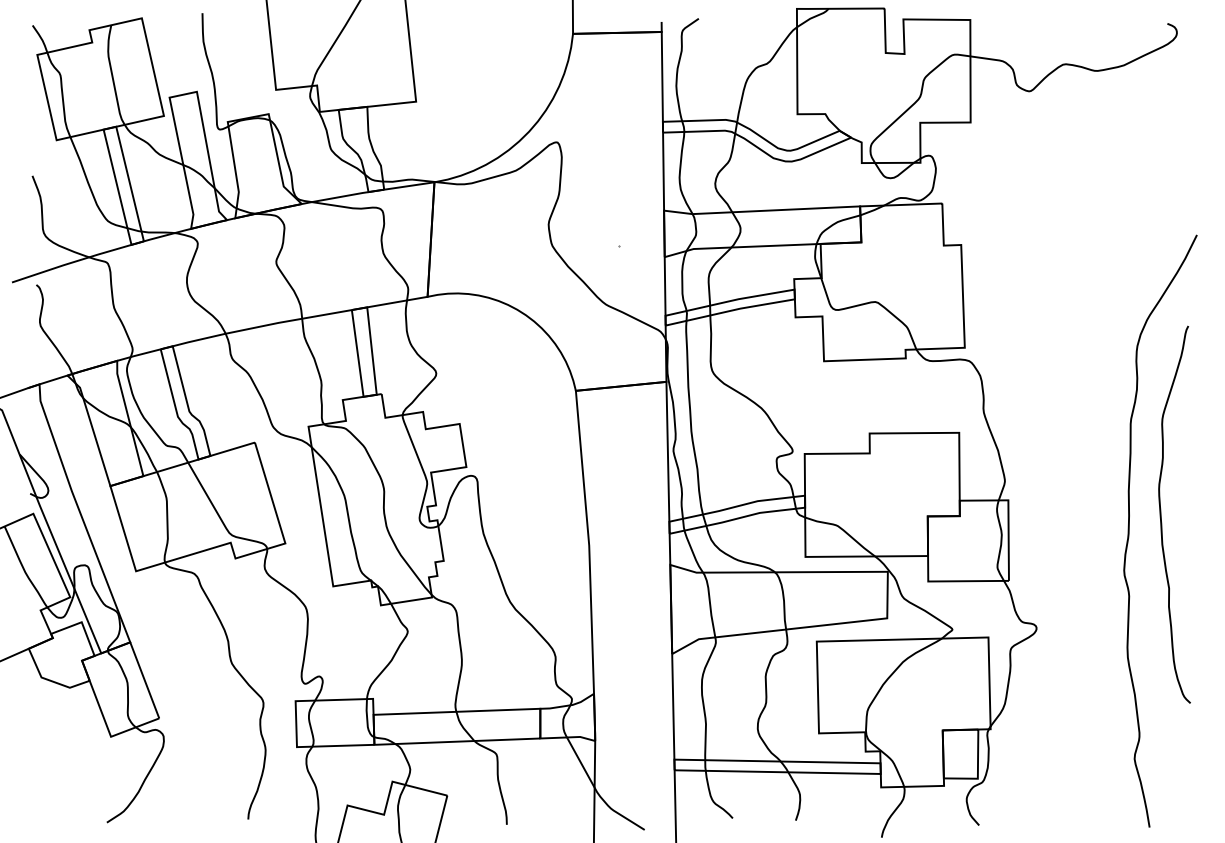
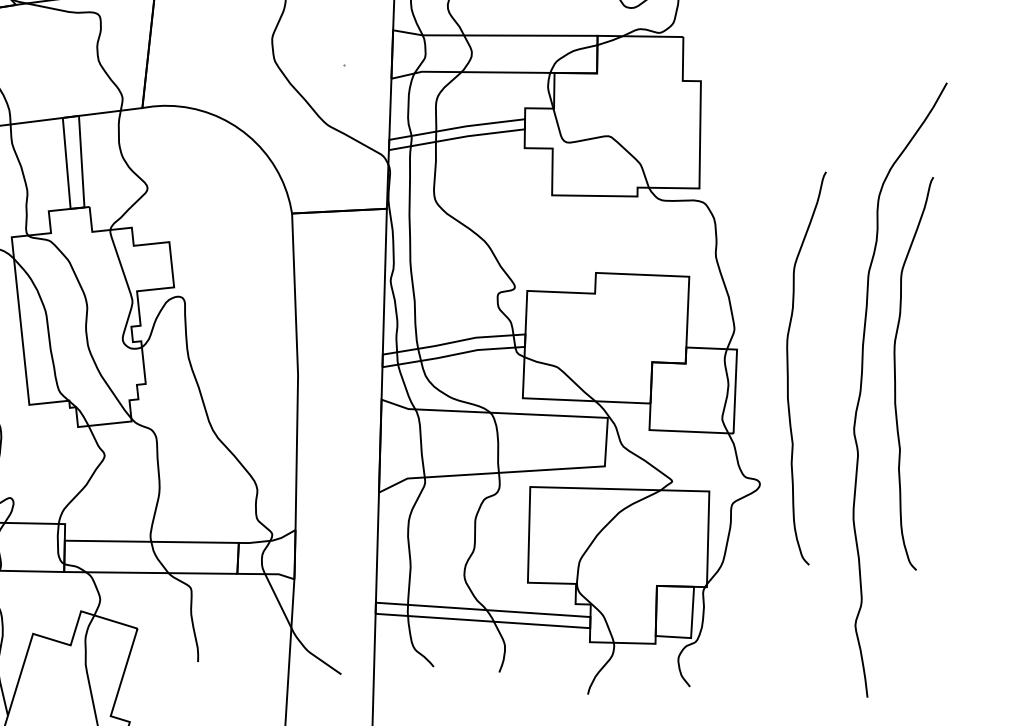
curve: (1058, 514) -> (788, 366), added

